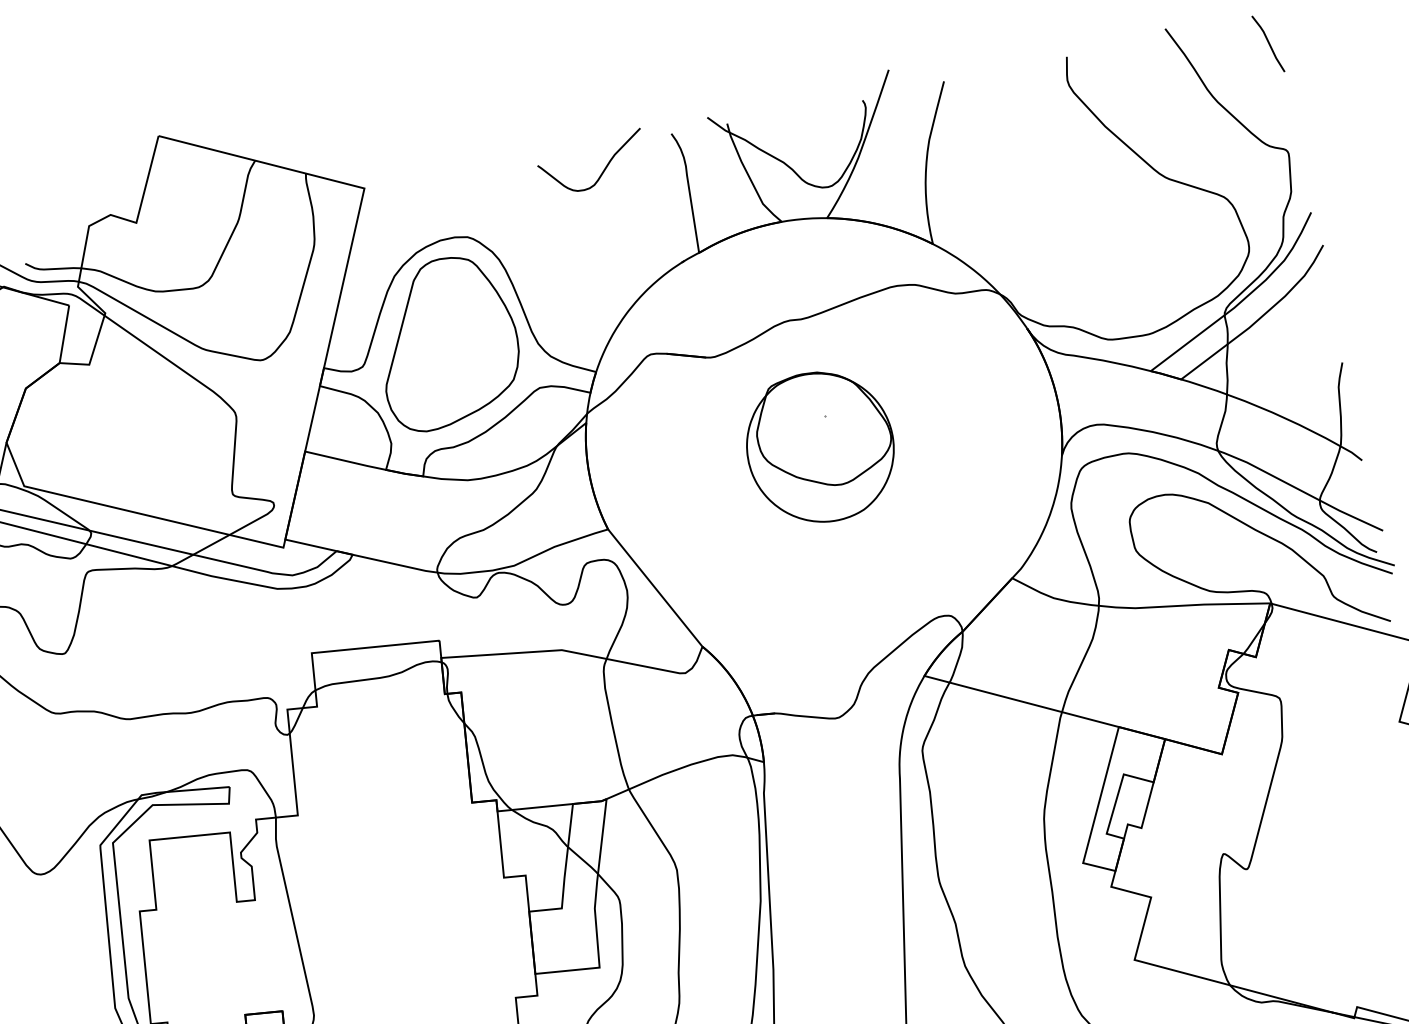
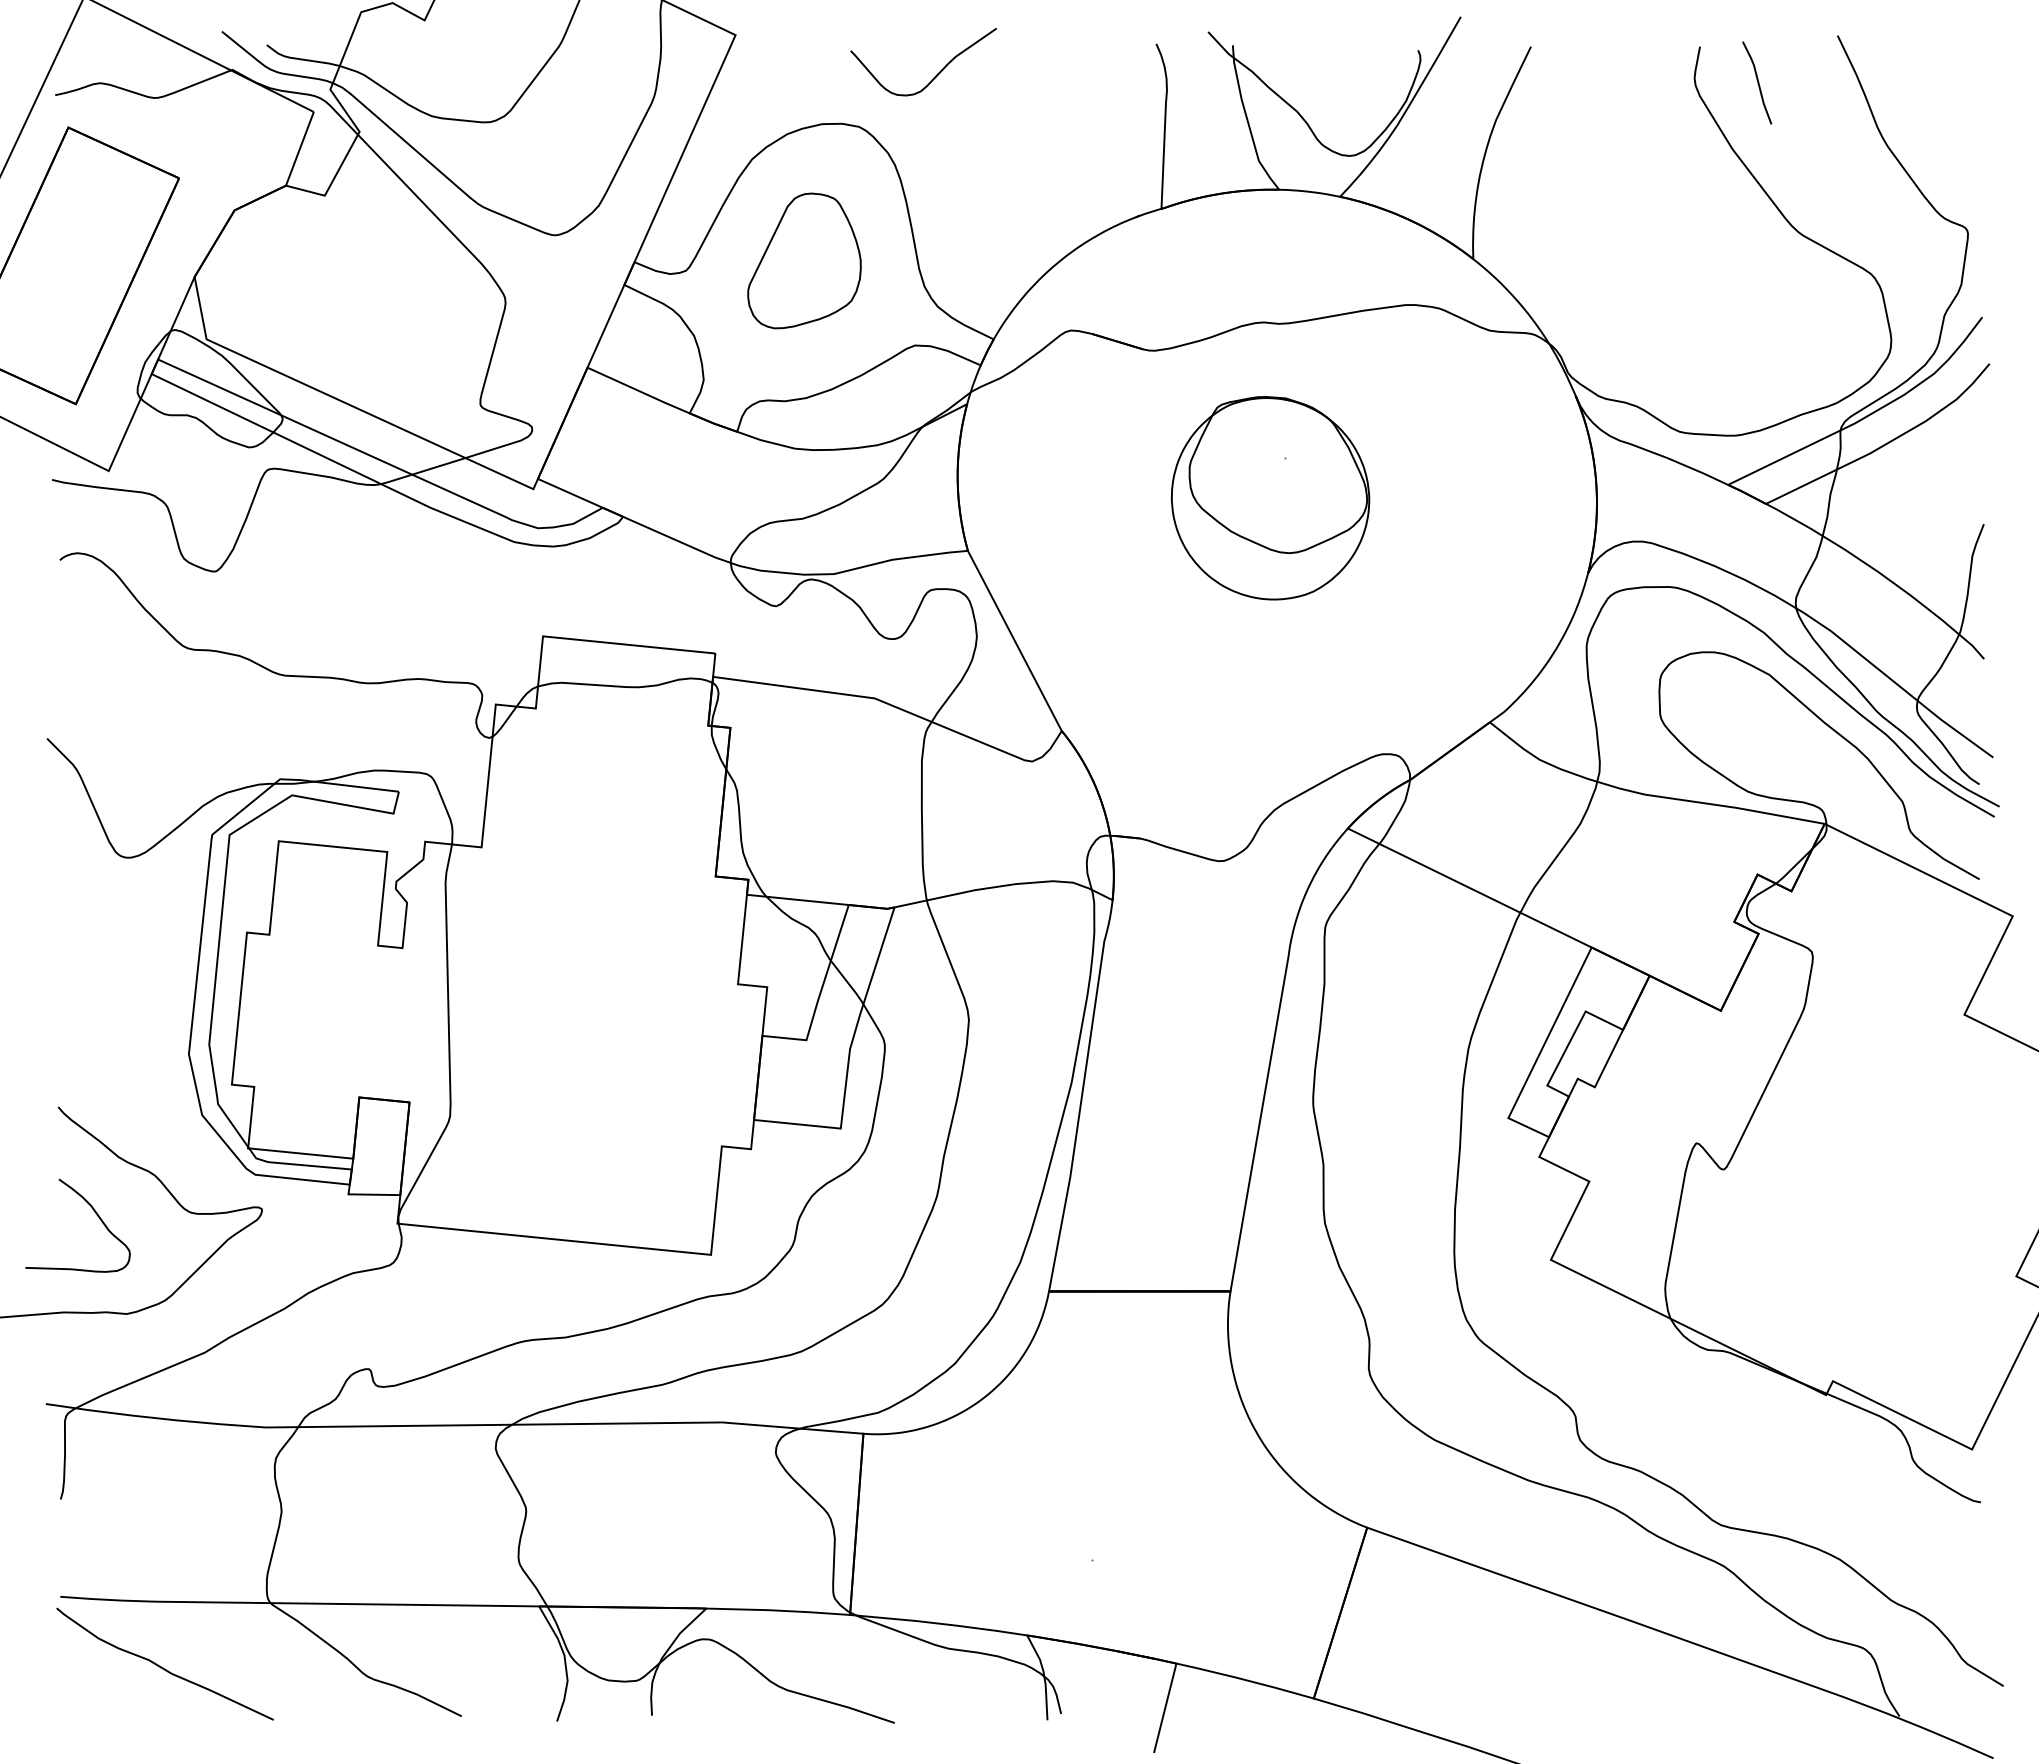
line: (1268, 43) -> (1757, 82), moved
curve: (603, 170) -> (936, 74), moved
part: (447, 342) -> (804, 260), size x0.6

